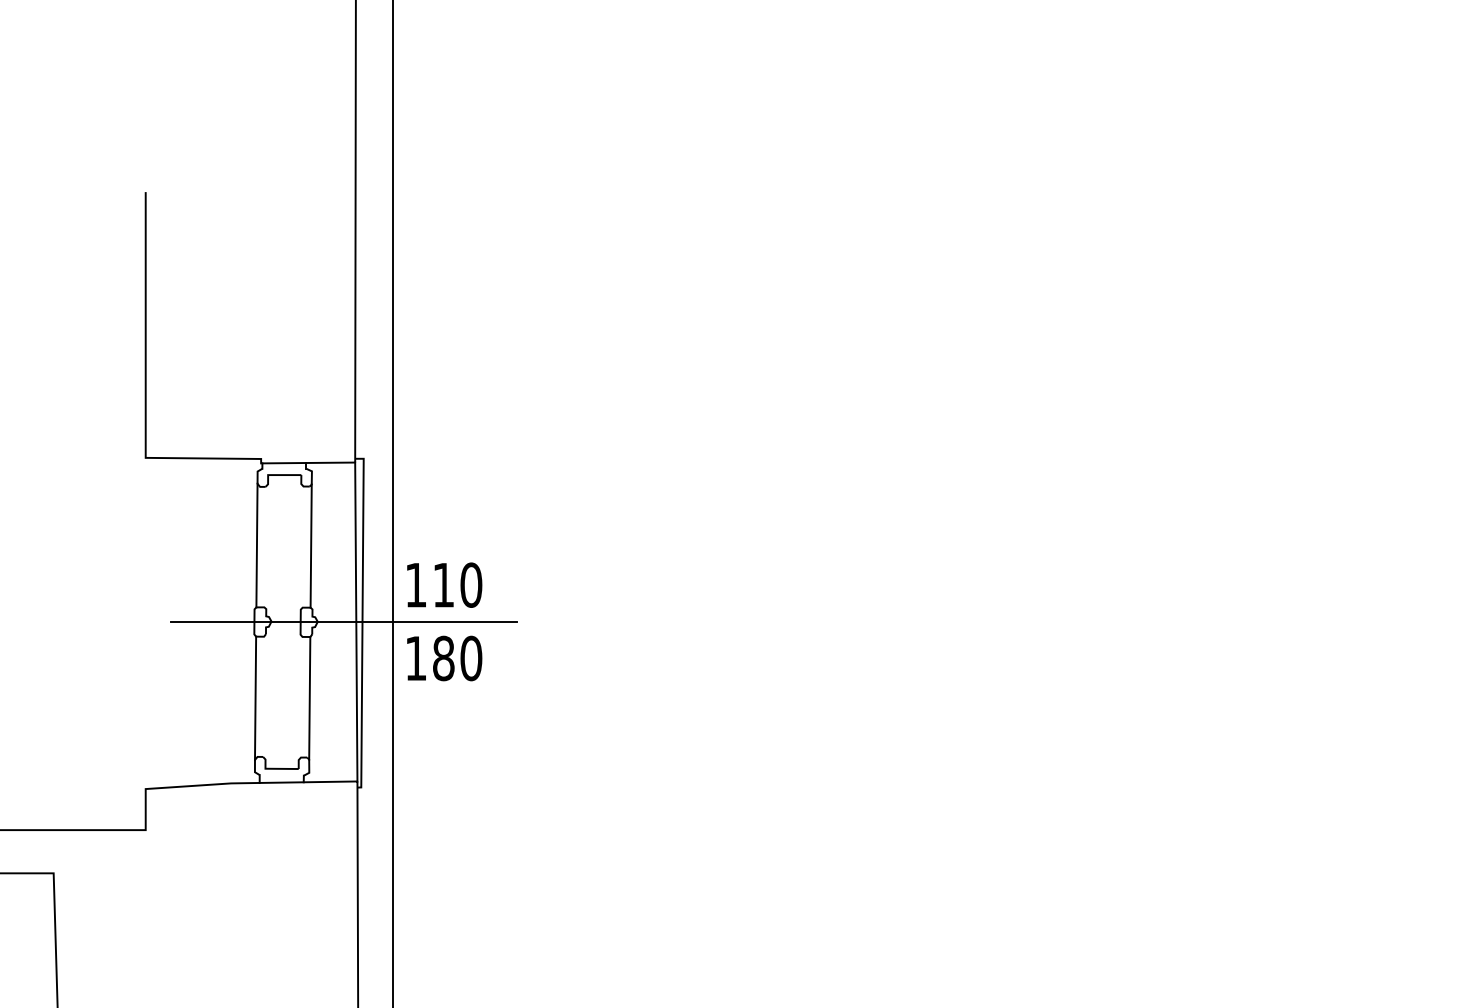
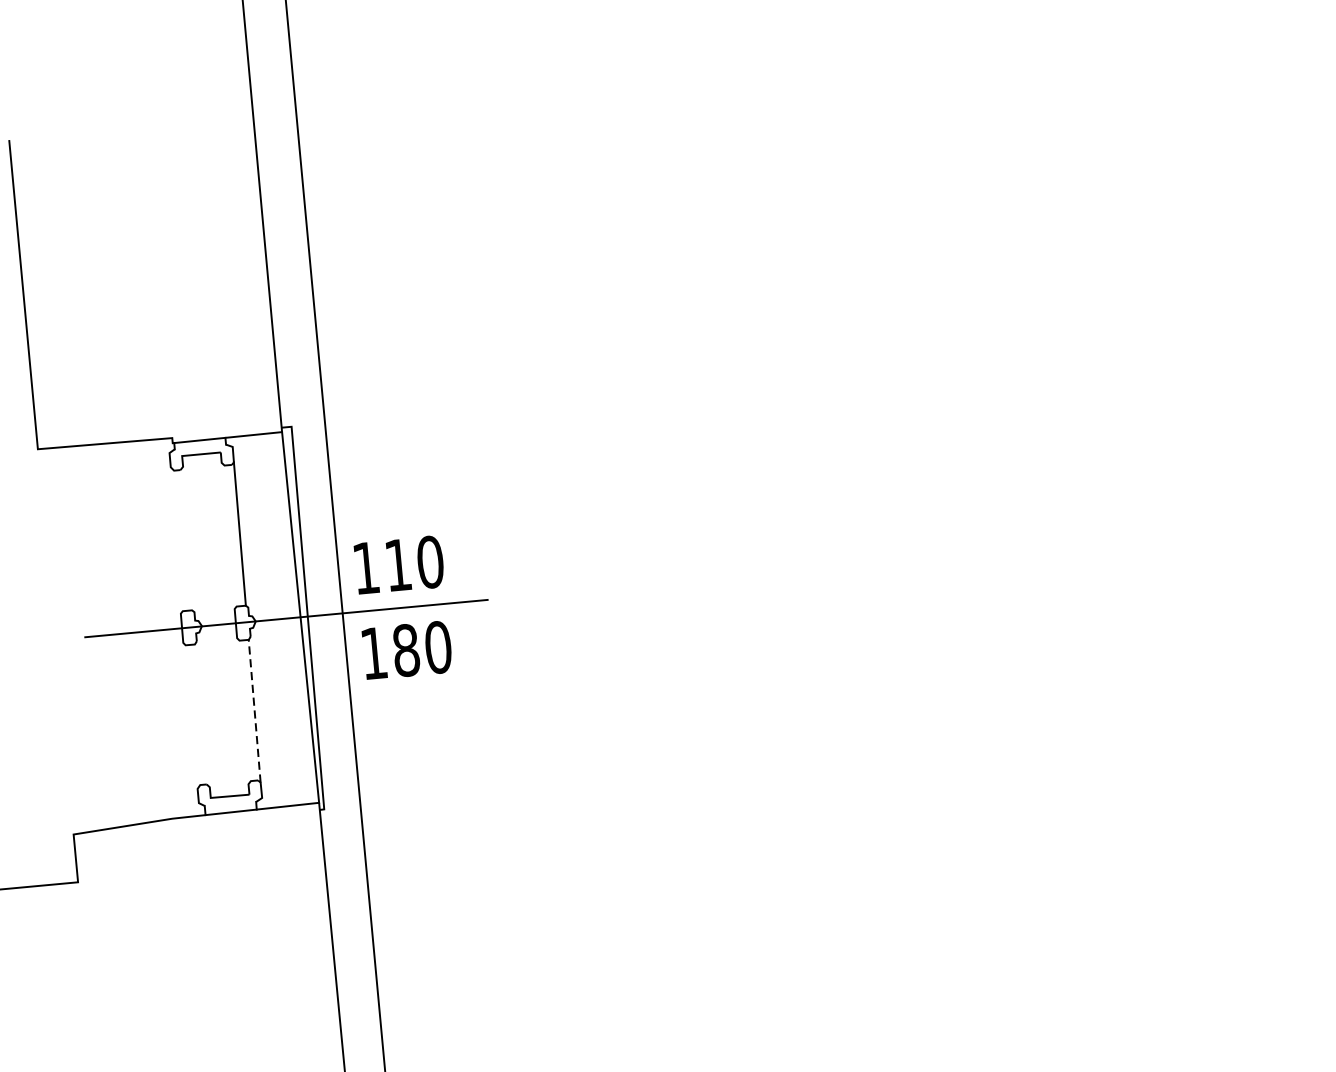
line: (256, 545) -> (176, 539), removed
line: (309, 697) -> (254, 710), solid -> dashed
line: (255, 698) -> (191, 717), removed

